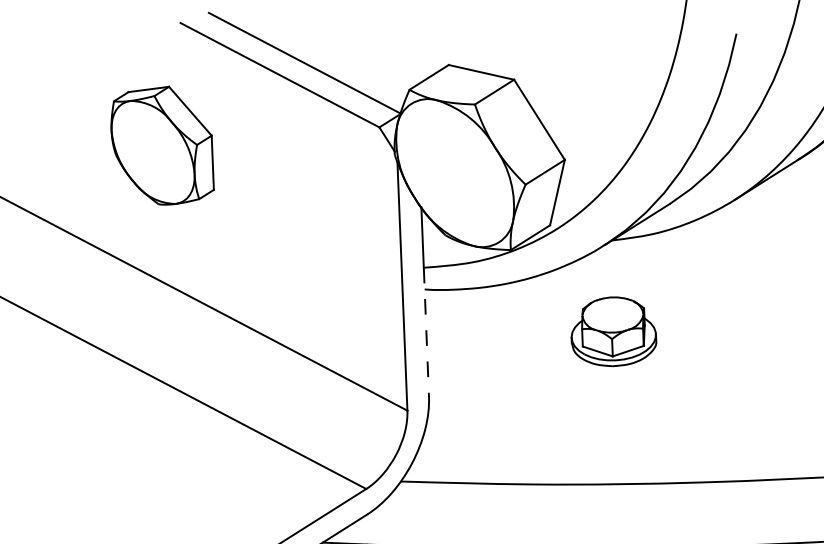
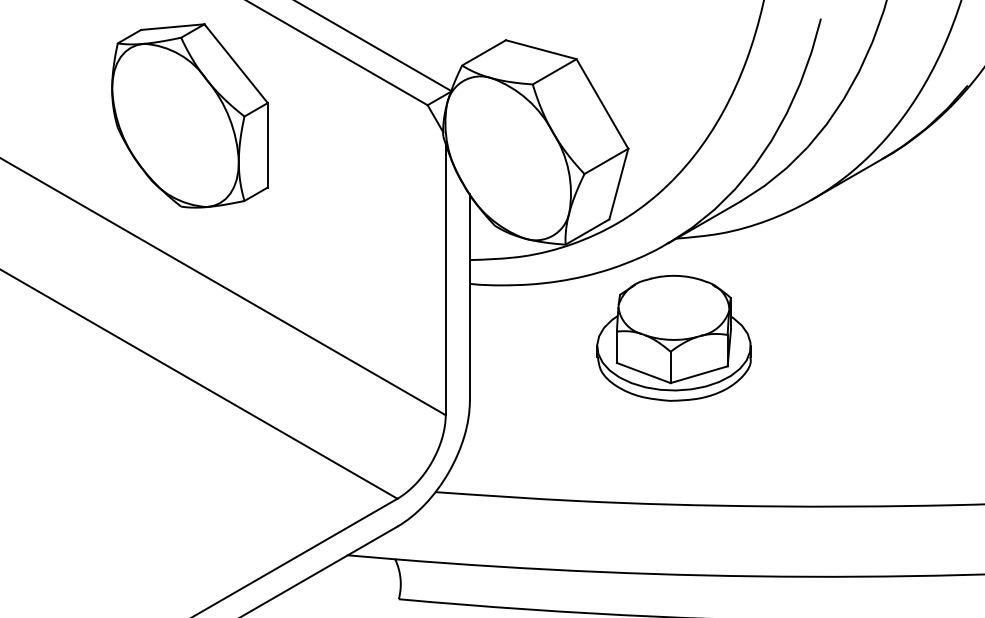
part: (161, 145) -> (189, 115), size x1.43
part: (613, 331) -> (673, 337), size x1.67
line: (426, 332) -> (469, 330), dashed -> solid

